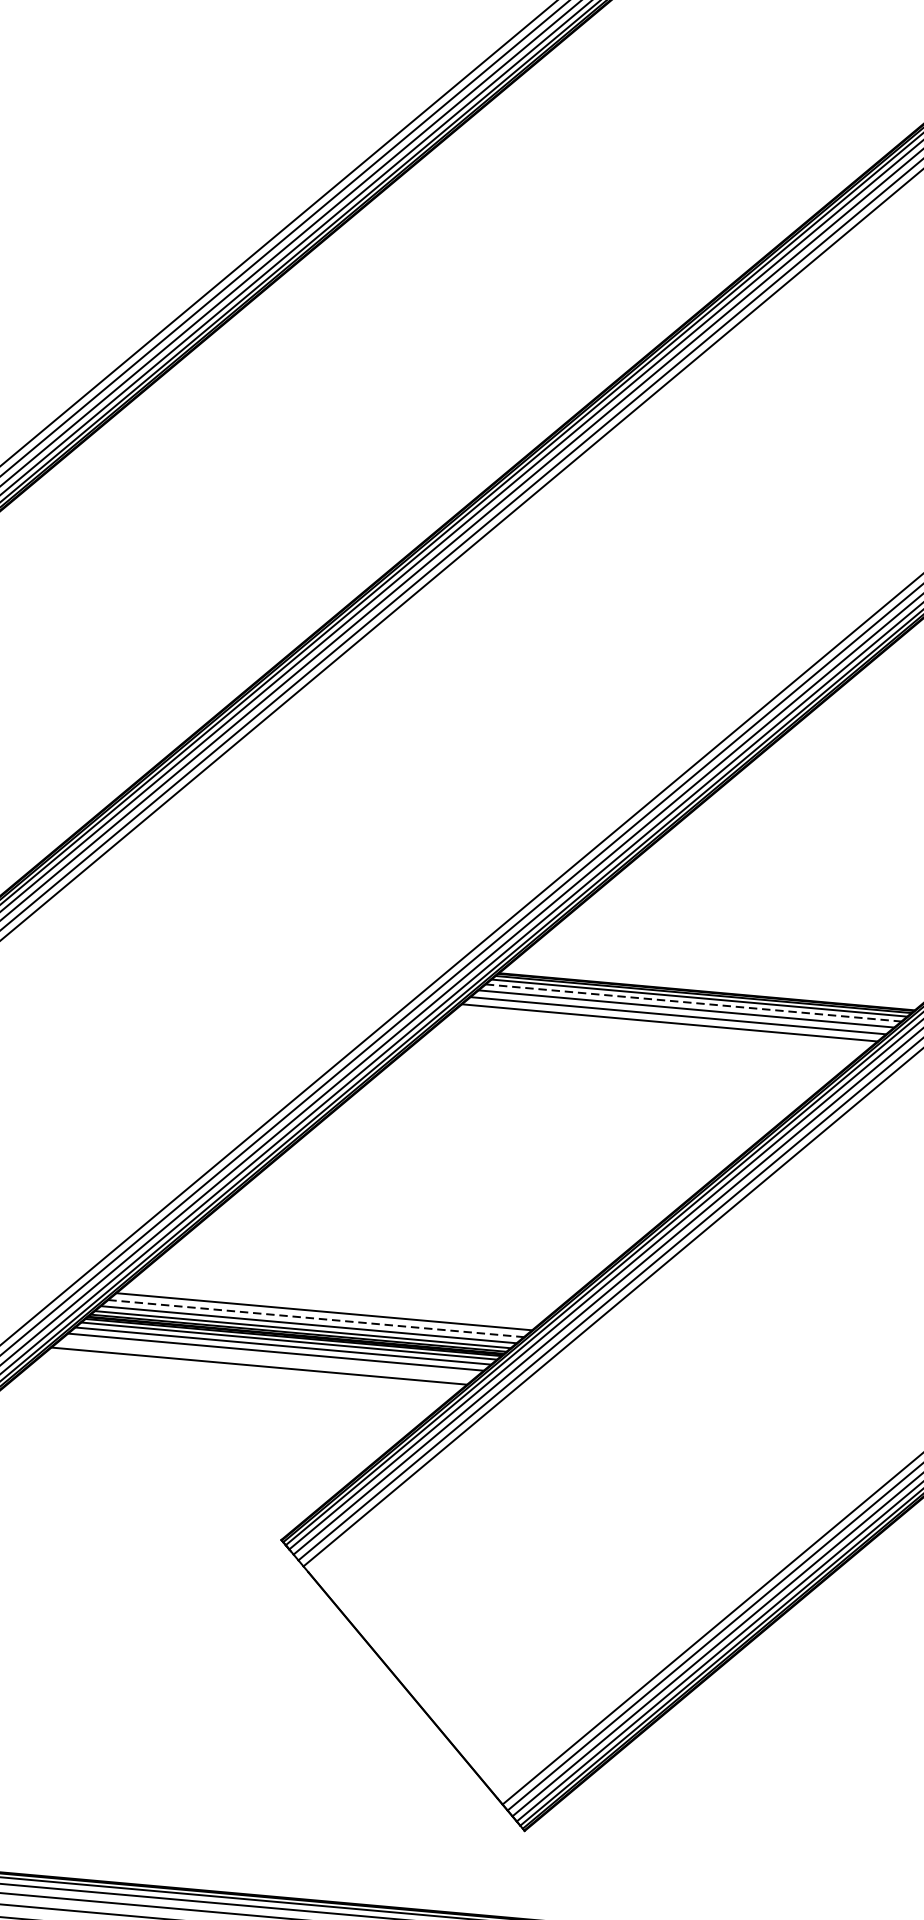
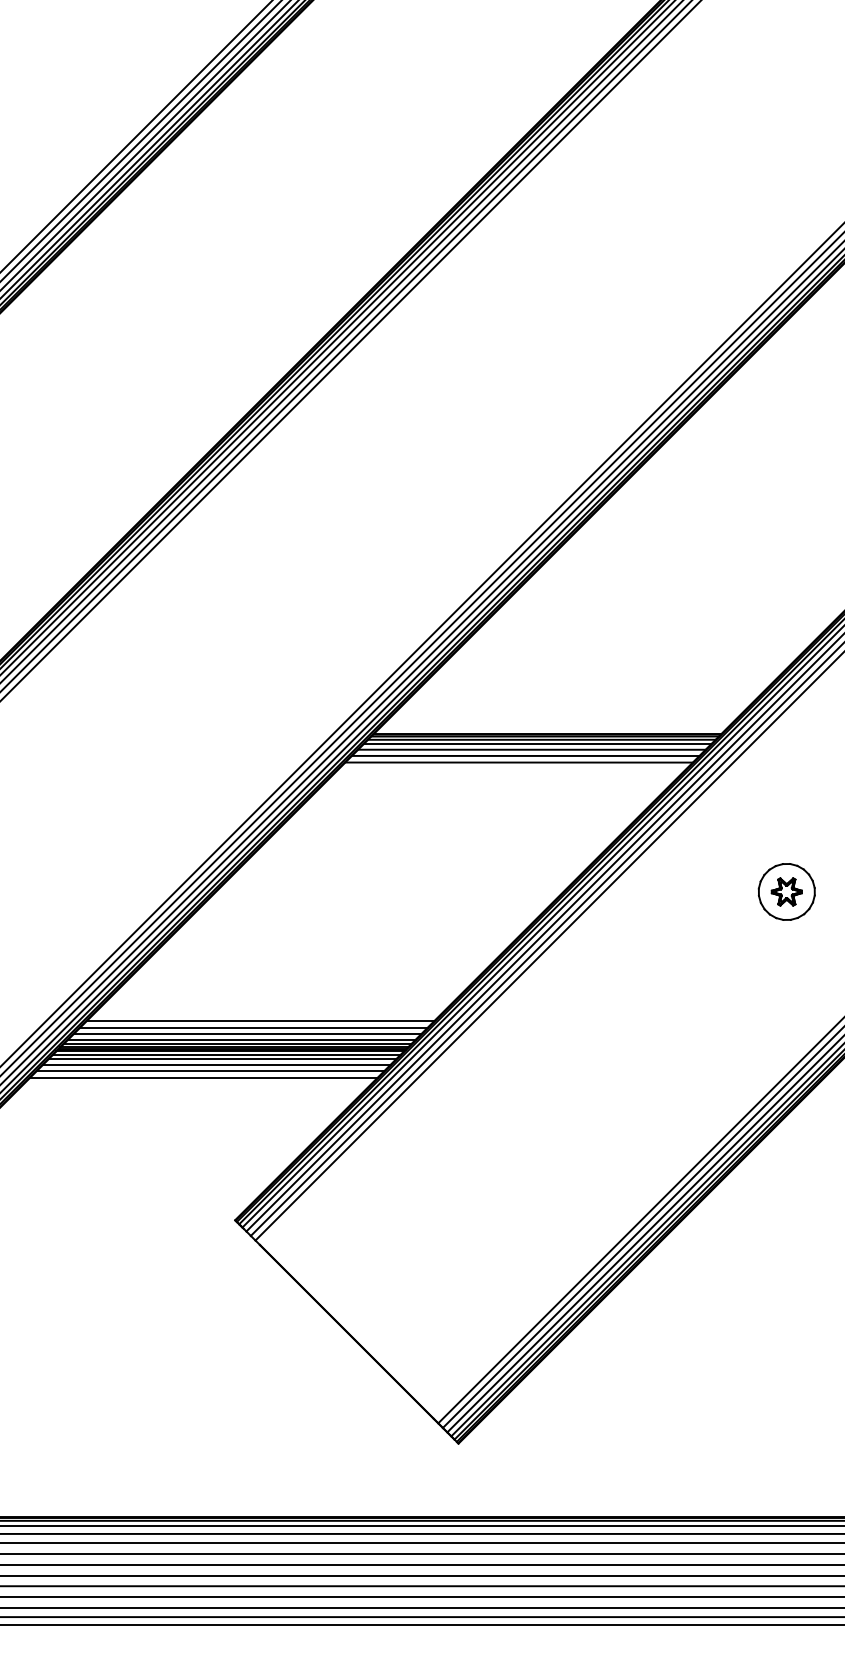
line: (693, 1003) -> (537, 744), dashed -> solid
line: (332, 1304) -> (260, 1021), added
line: (315, 1319) -> (247, 1034), dashed -> solid
line: (267, 1359) -> (210, 1071), added

